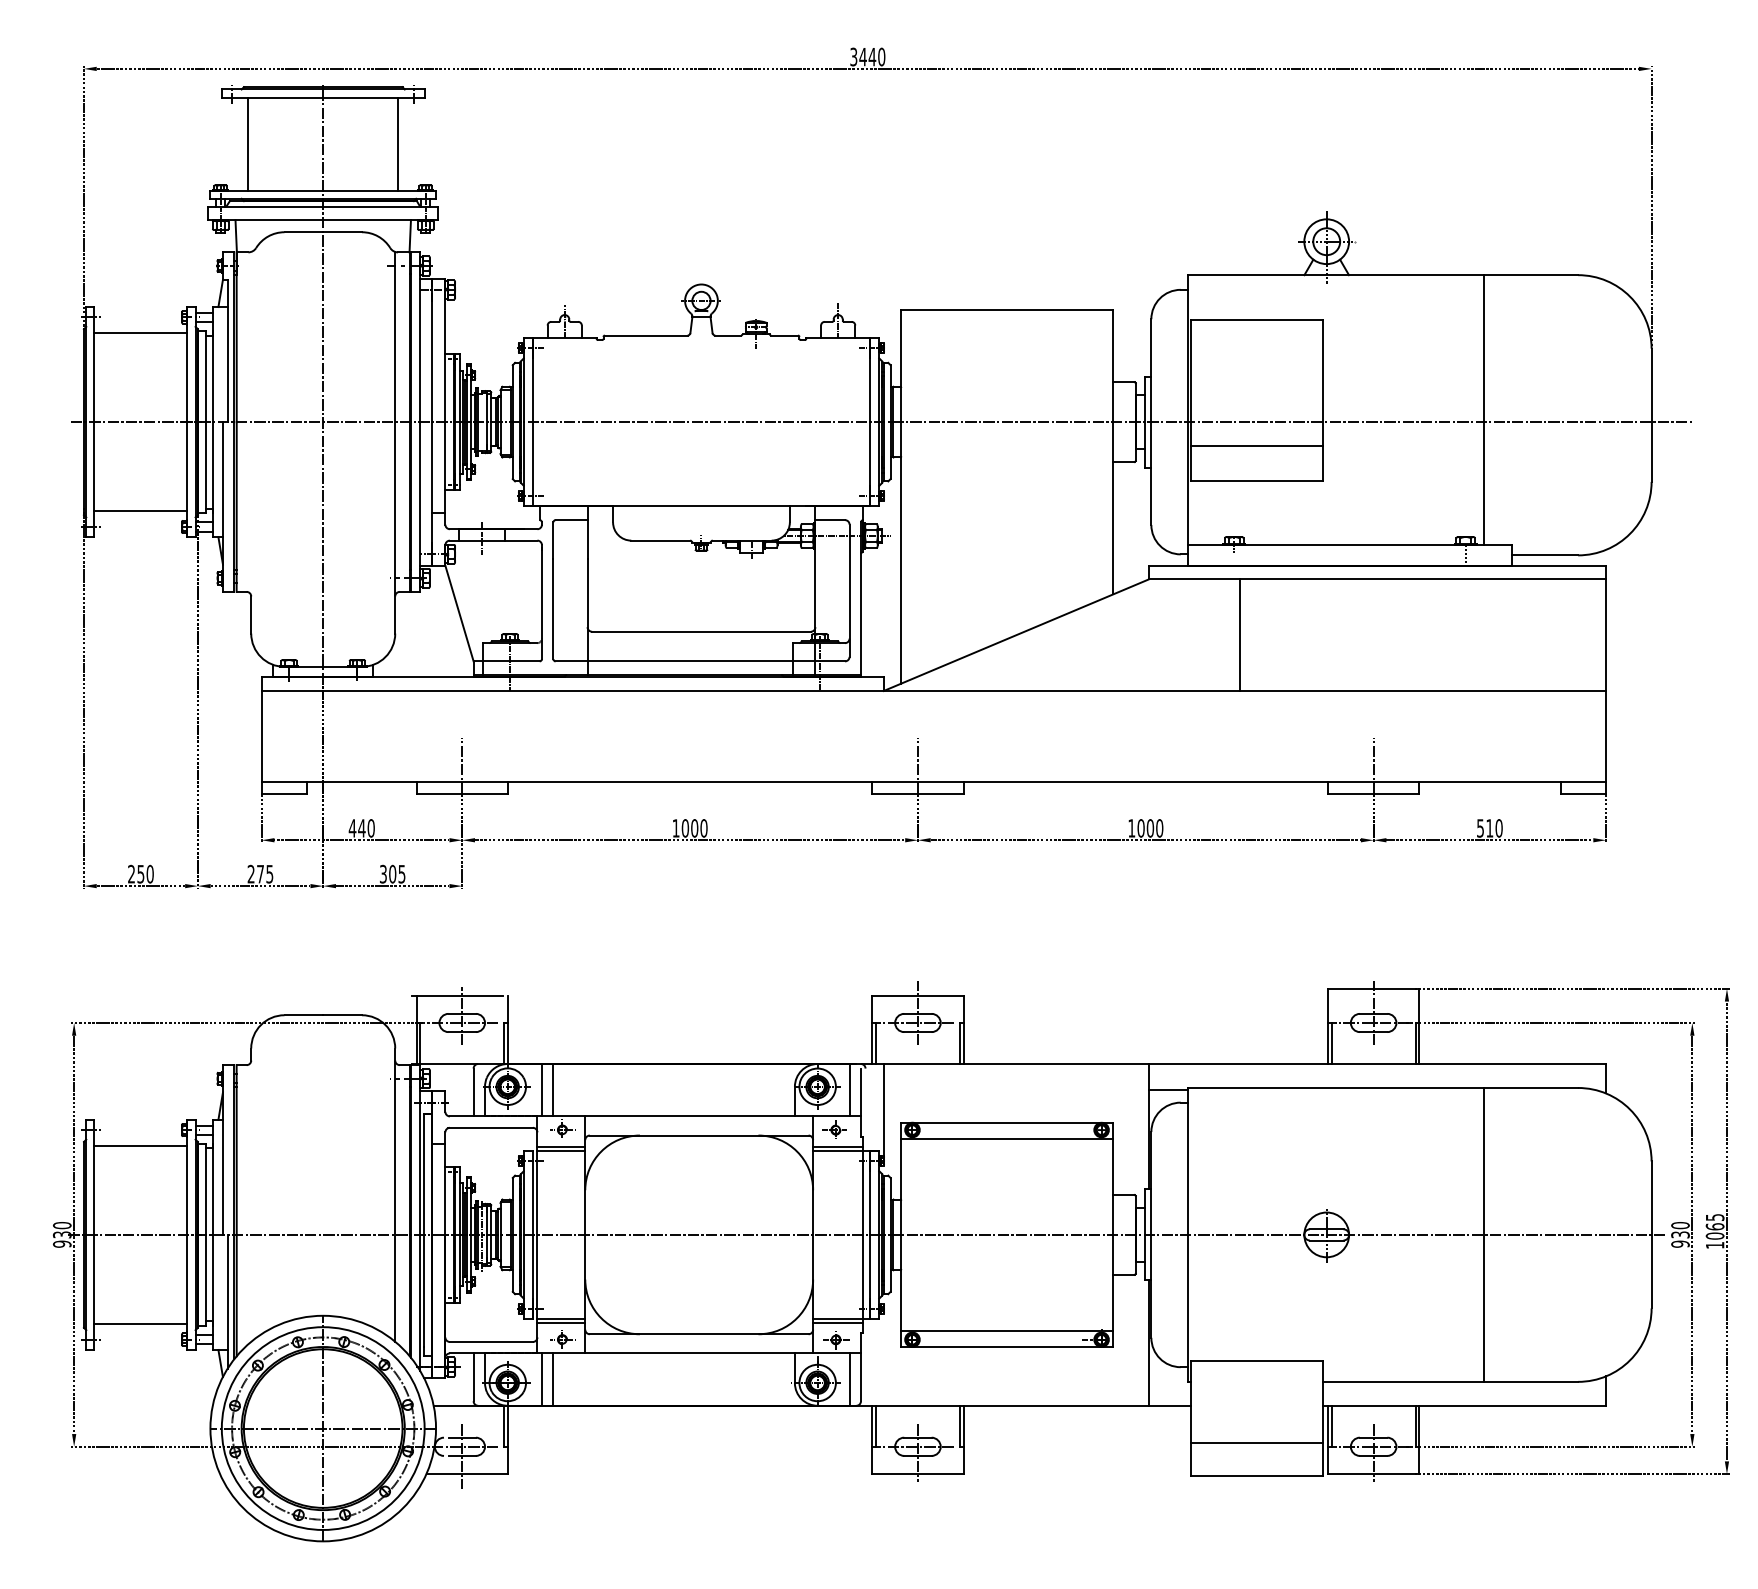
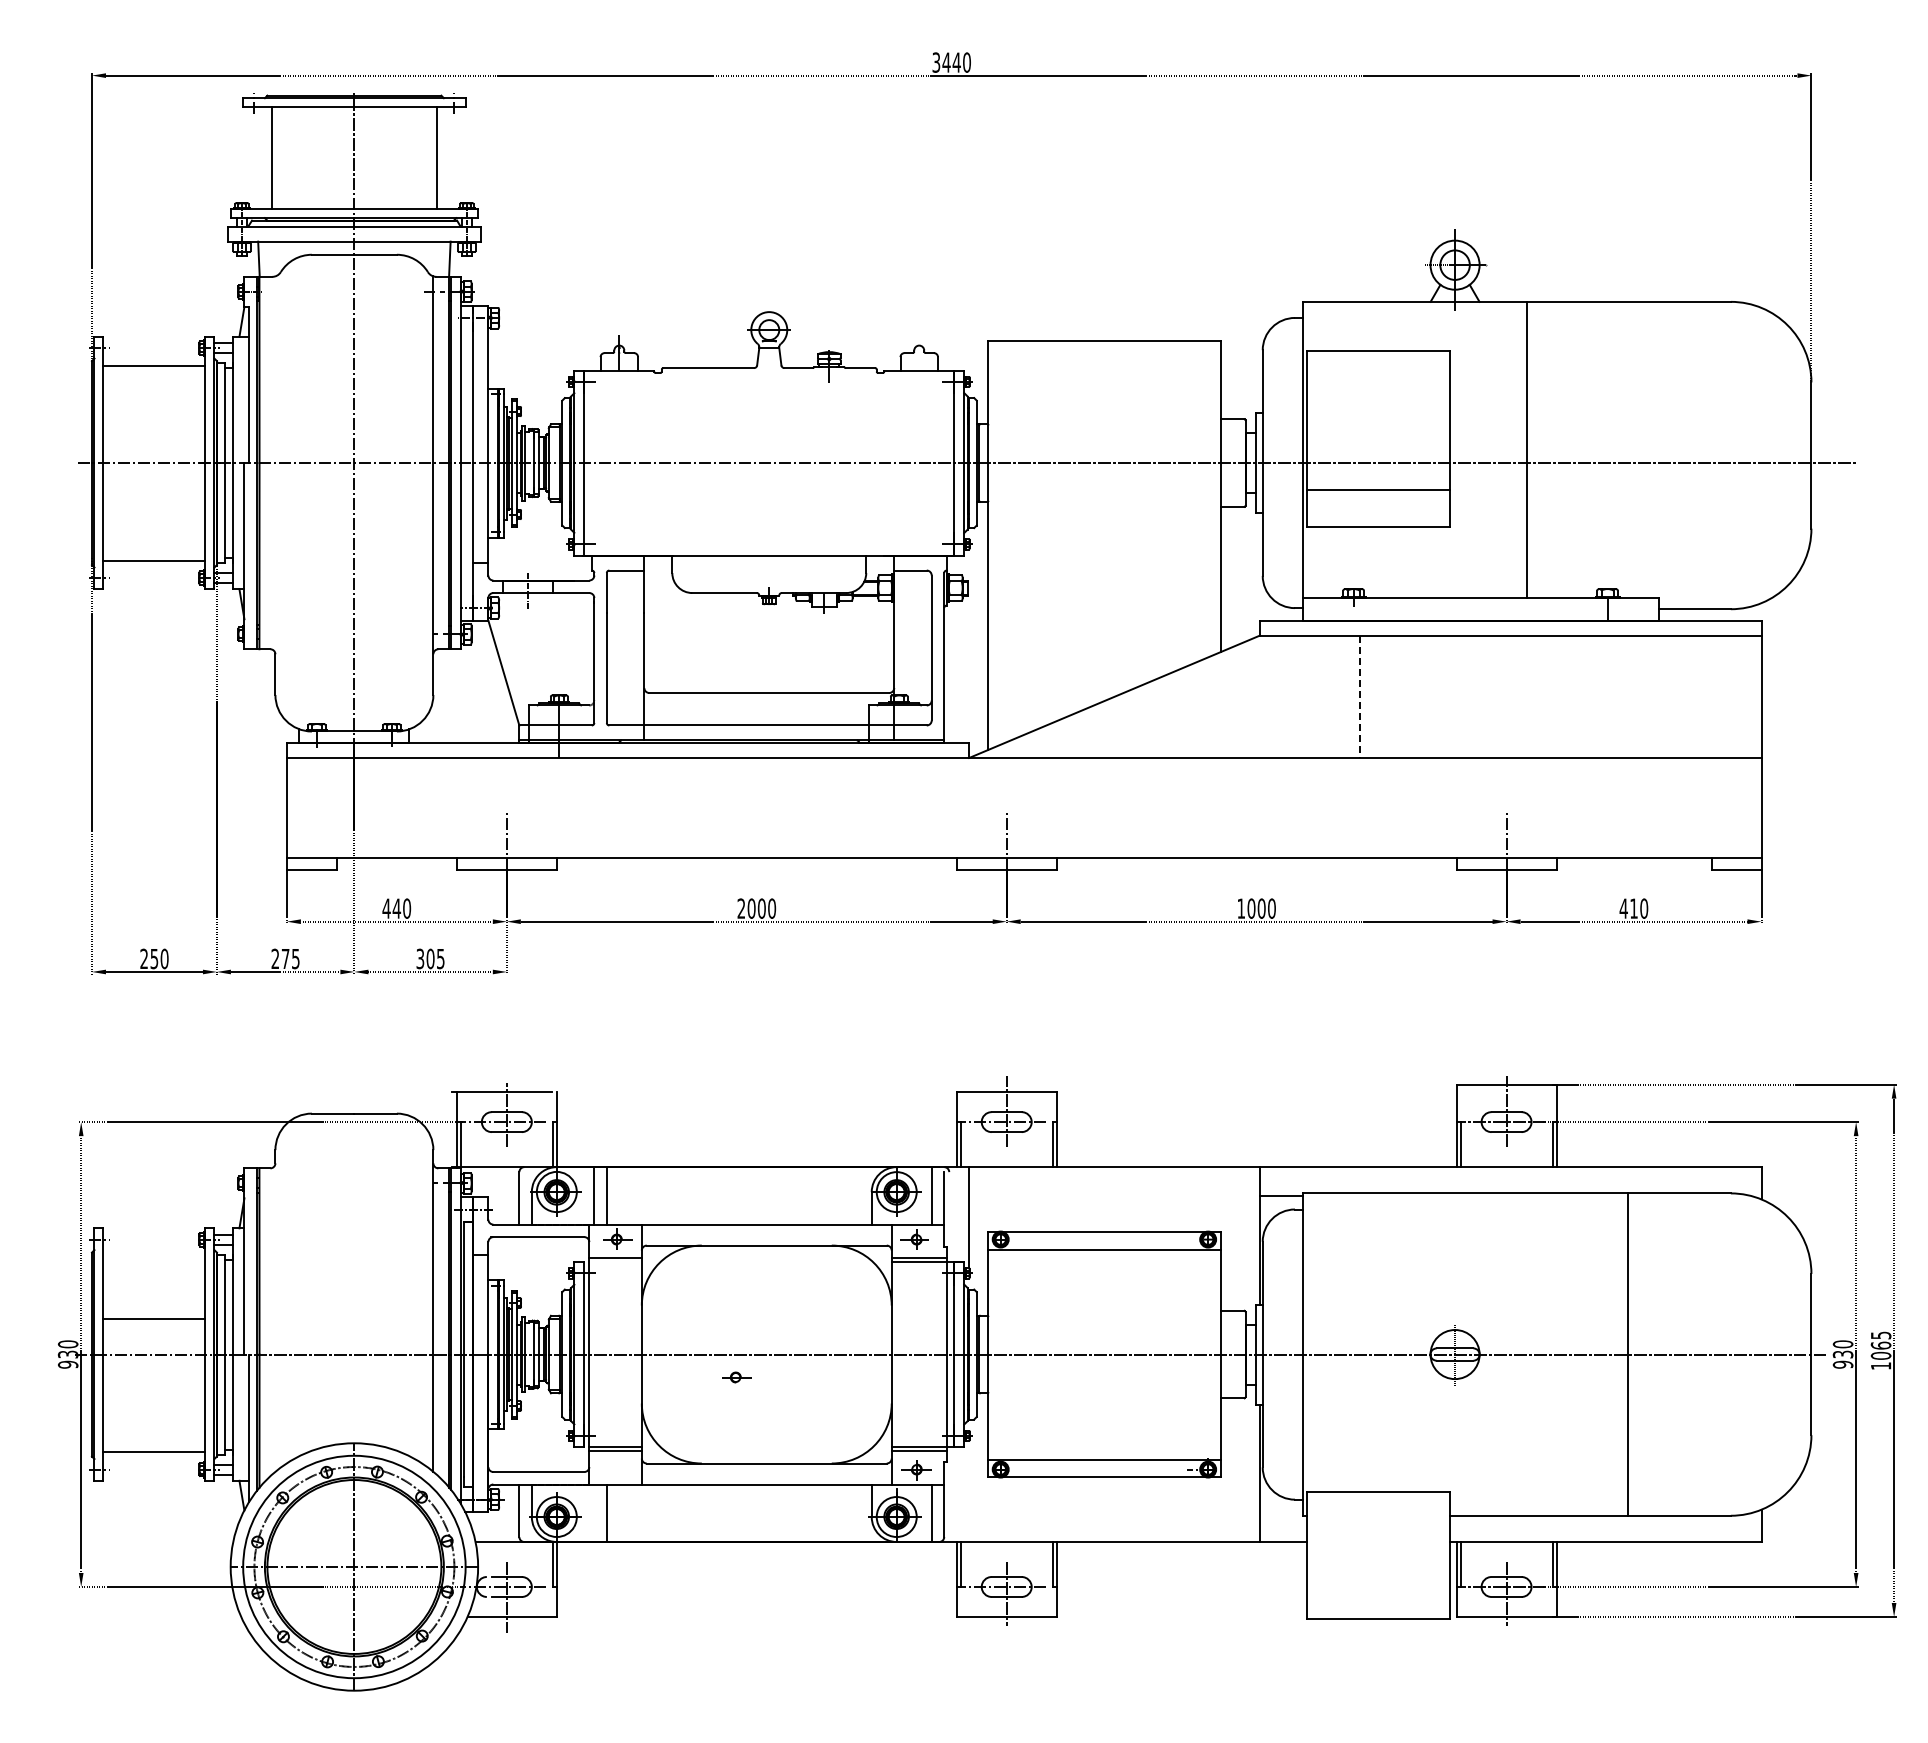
line: (1483, 409) -> (1526, 449), moved
line: (1240, 635) -> (1360, 697), solid -> dashed
text: (676, 828) -> (741, 908), 1000 -> 2000
text: (1480, 828) -> (1623, 908), 510 -> 410
line: (140, 1146) -> (154, 1319), moved
line: (561, 1150) -> (615, 1262), removed
part: (563, 1339) -> (736, 1377), moved
line: (542, 1379) -> (594, 1513), removed
line: (1256, 1442) -> (1378, 1582), removed

